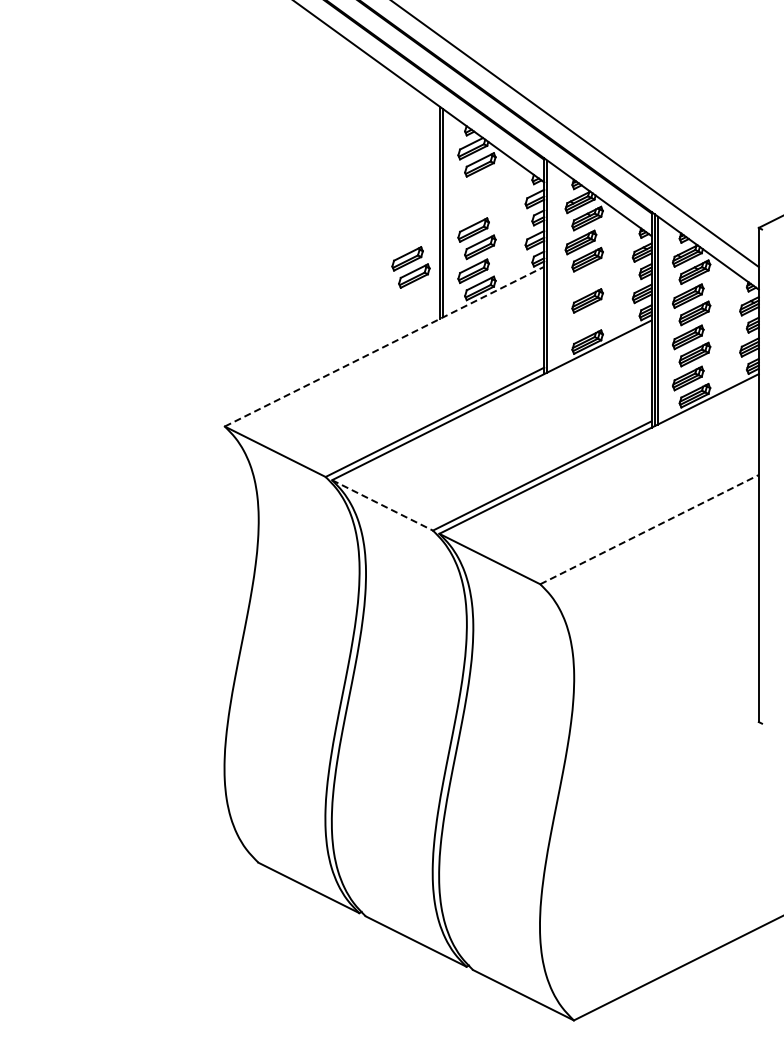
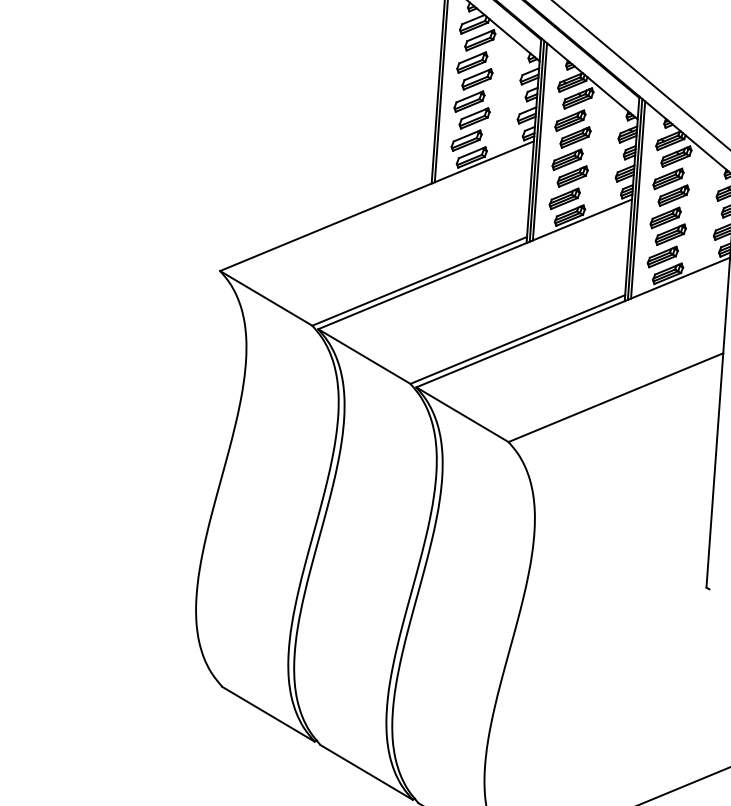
line: (550, 266) -> (539, 141), added
part: (410, 267) -> (474, 70), moved
part: (580, 283) -> (567, 159), added
part: (580, 324) -> (564, 198), added
line: (384, 346) -> (377, 206), dashed -> solid
line: (383, 505) -> (365, 356), dashed -> solid
line: (650, 529) -> (616, 397), dashed -> solid

